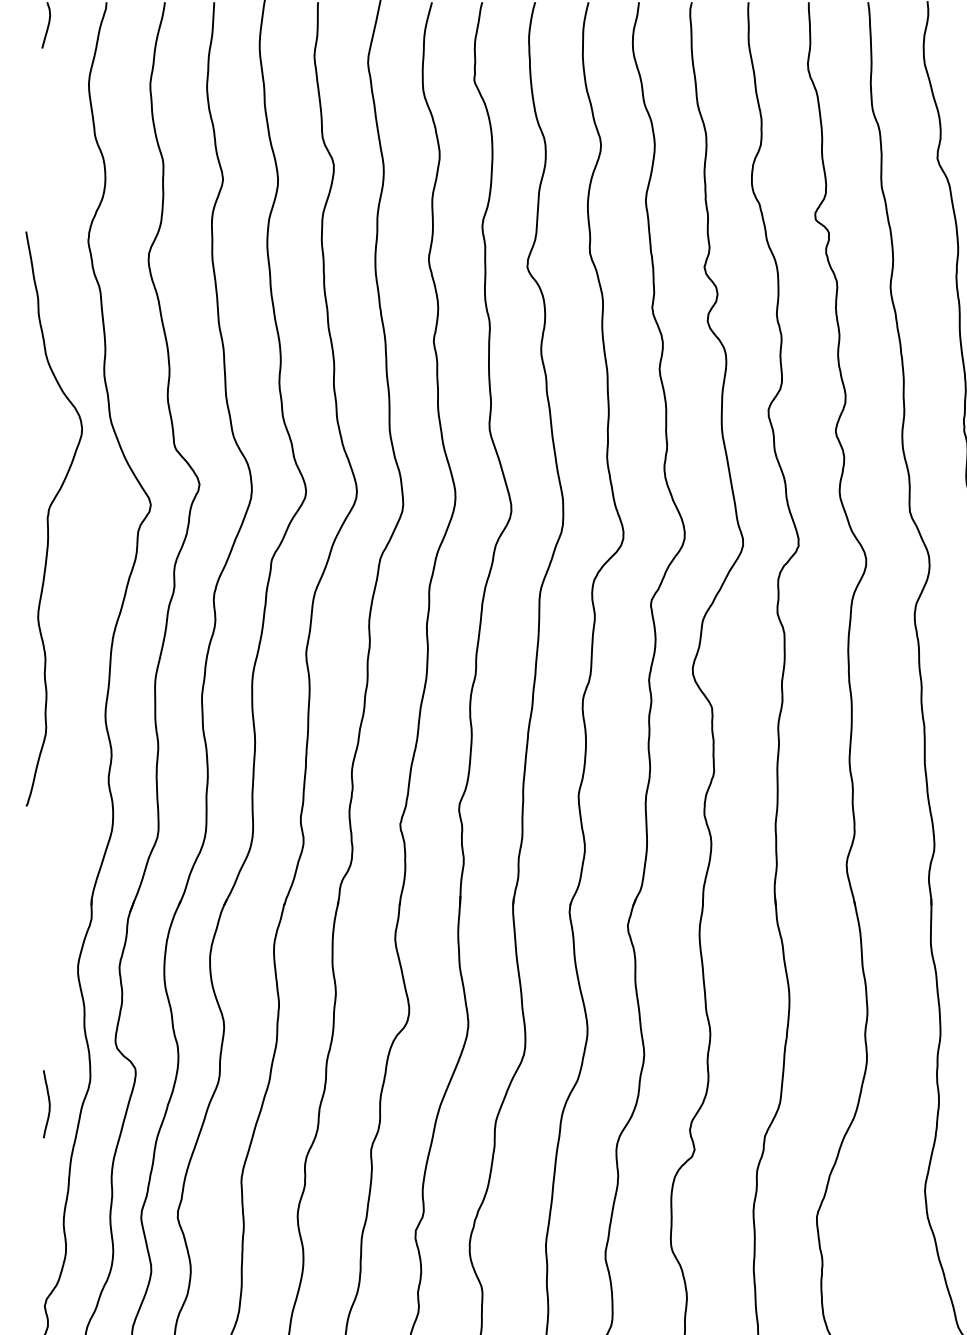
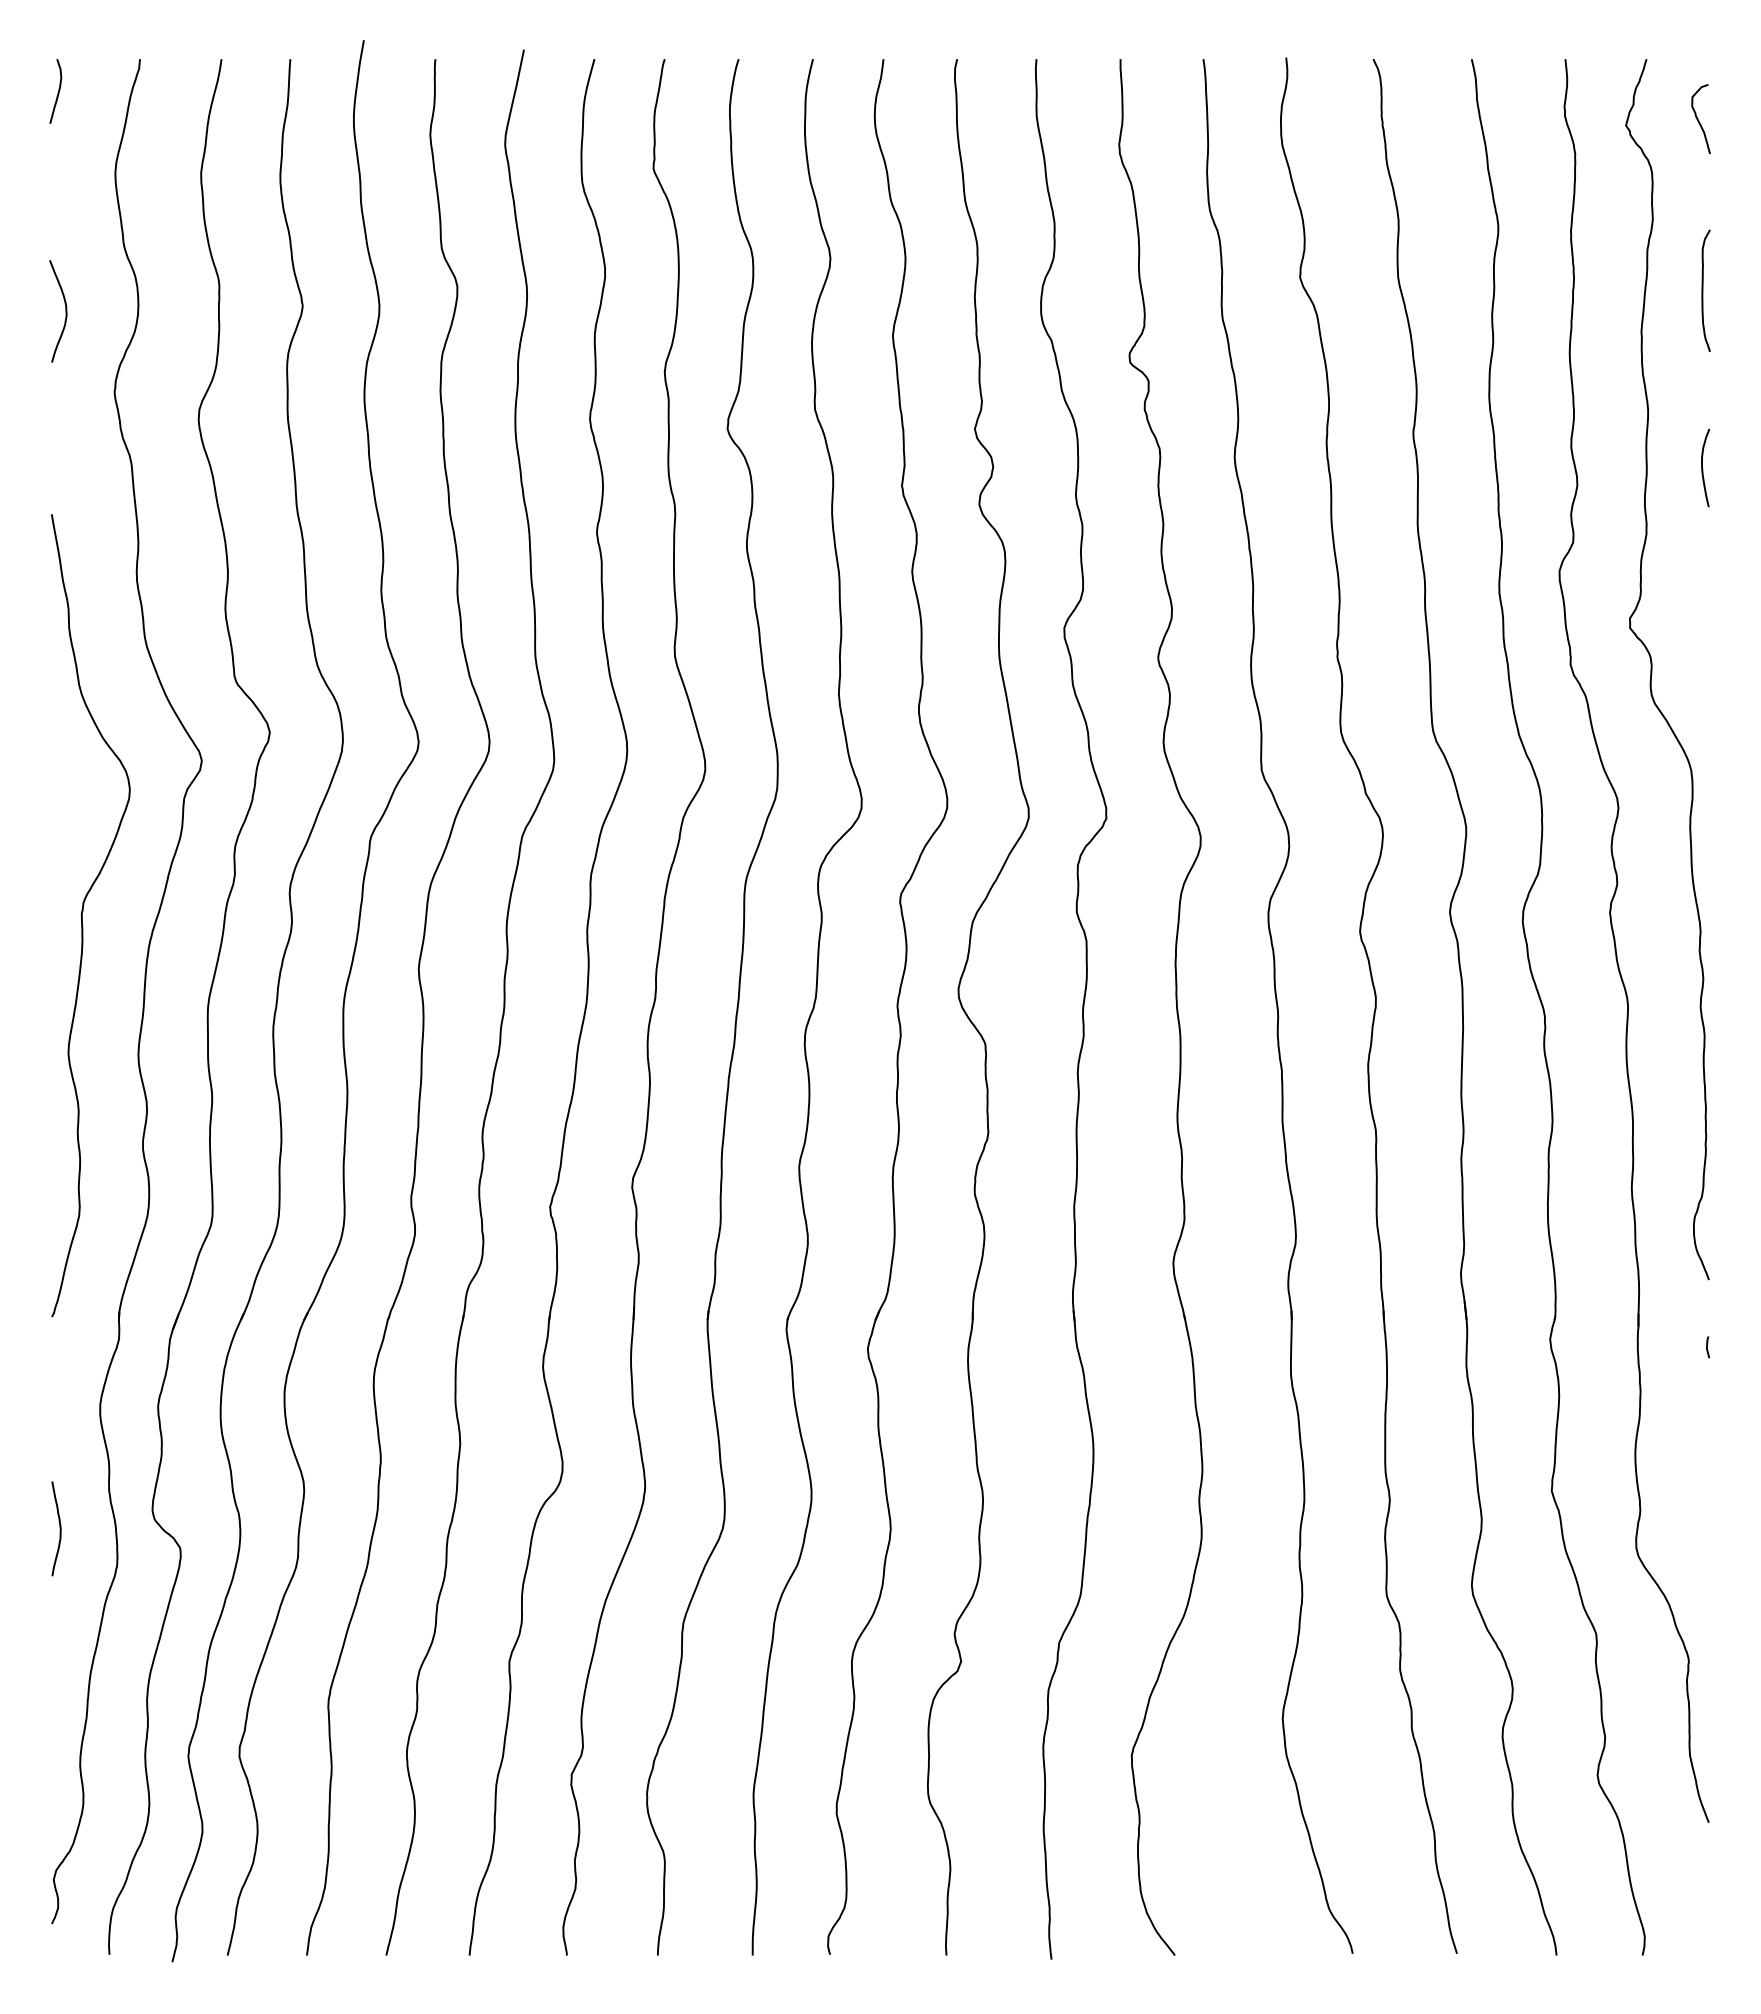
curve: (53, 182) -> (65, 311), added
curve: (48, 518) -> (82, 915), moved
curve: (48, 1104) -> (59, 1528), moved

